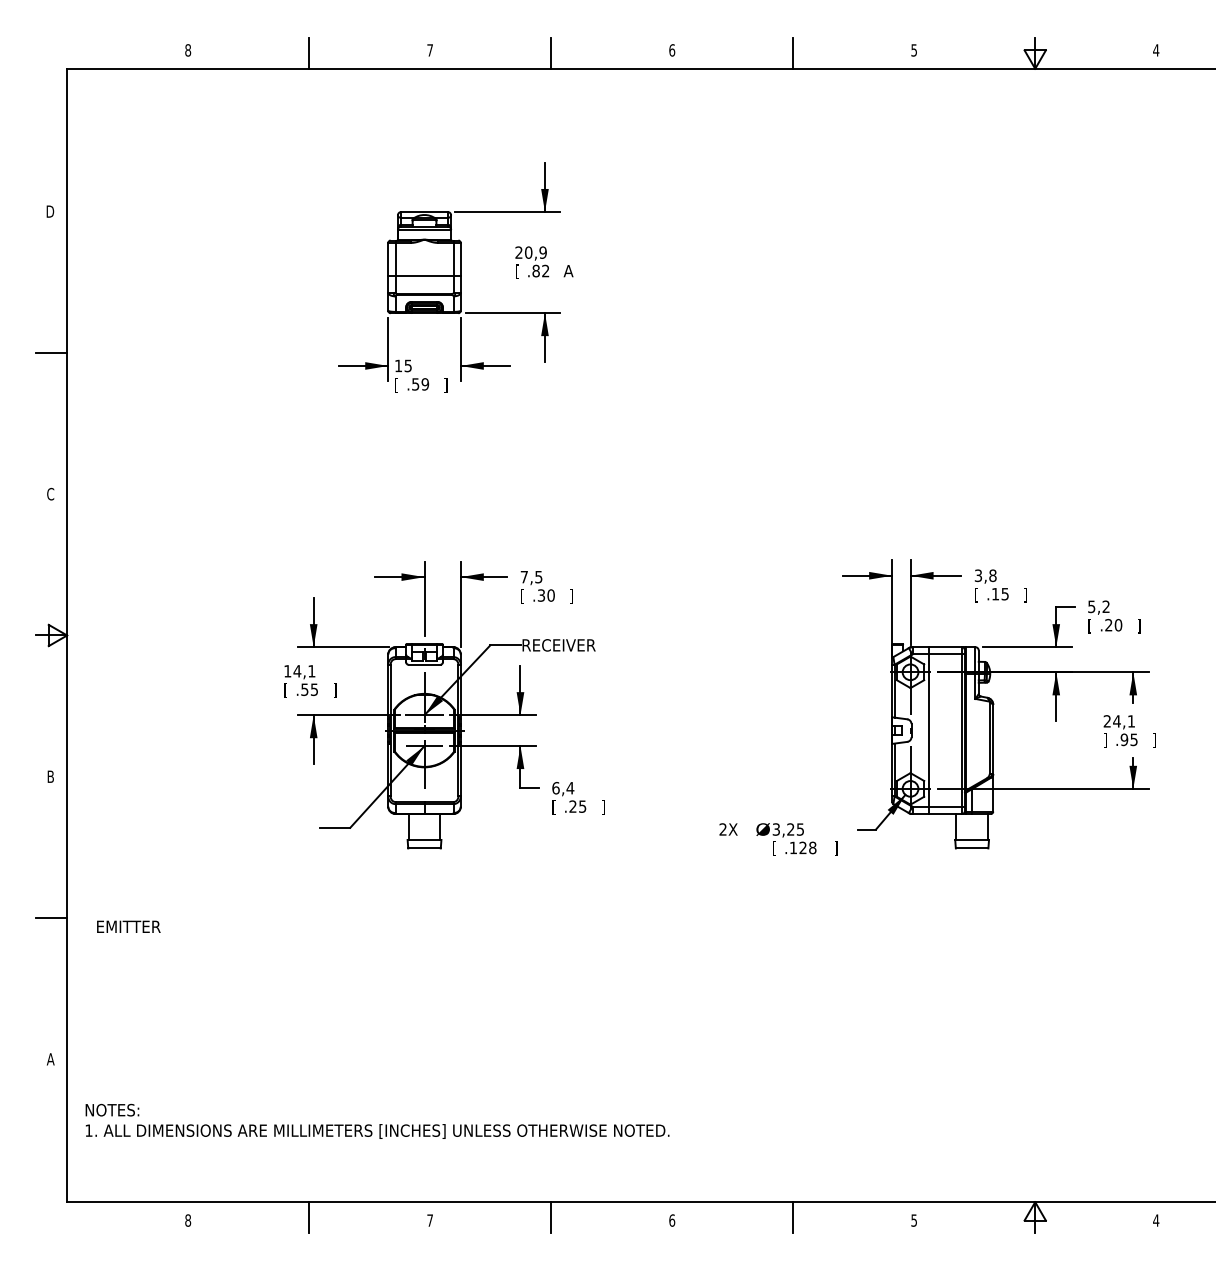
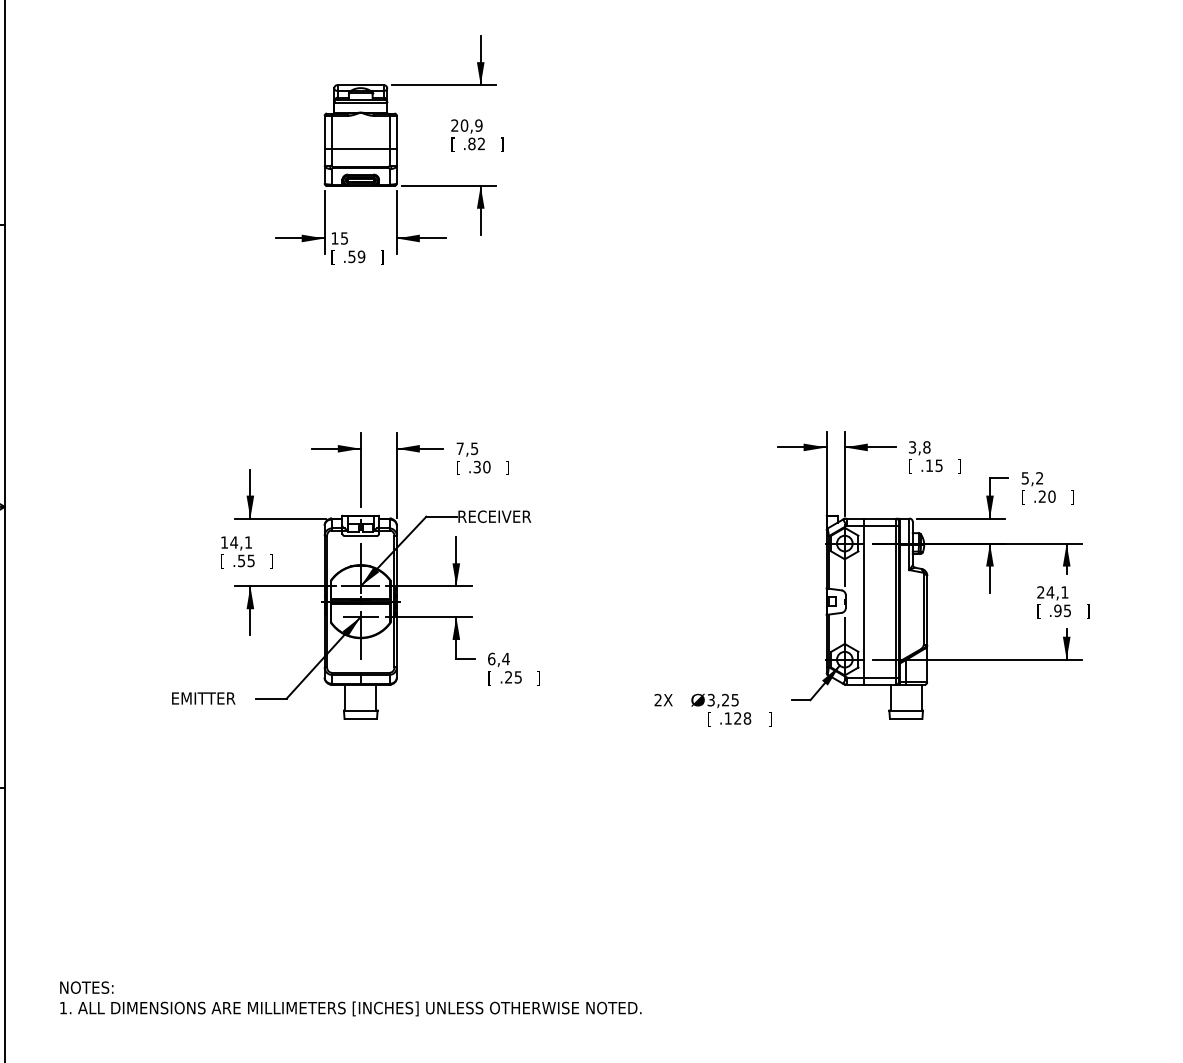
text: (568, 271) -> (504, 144), A -> ]
text: (1105, 740) -> (1039, 611), ] -> [
text: (128, 926) -> (203, 698), moved
text: (377, 1120) -> (350, 997), moved

